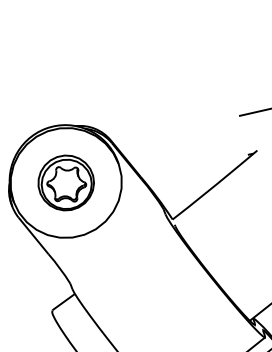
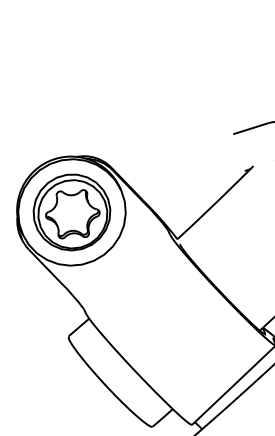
part: (65, 182) -> (71, 212), size x1.43

